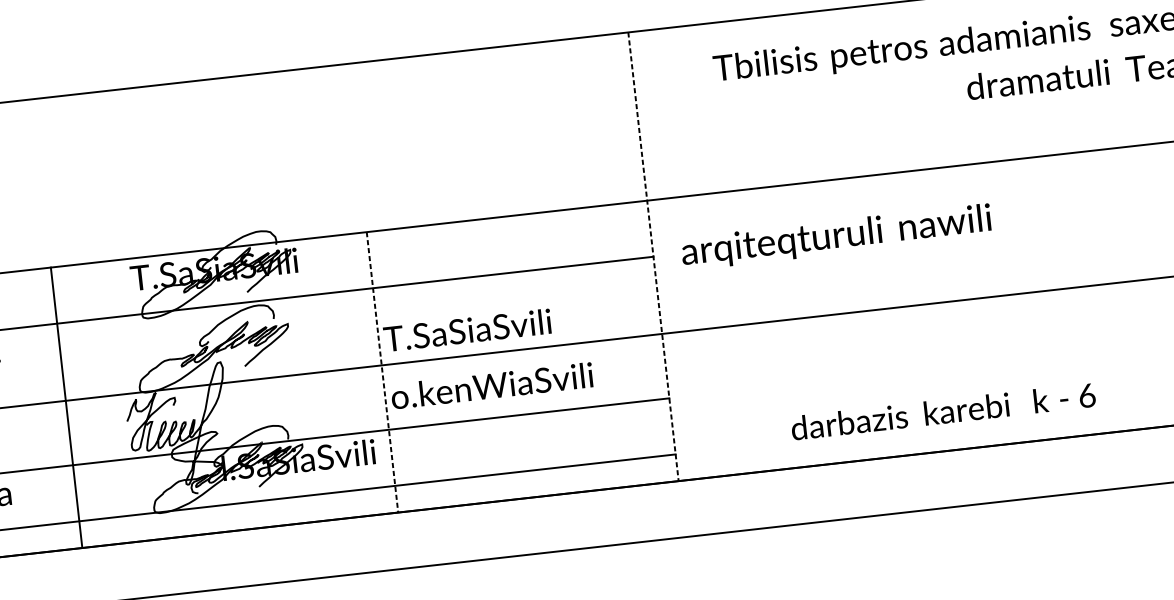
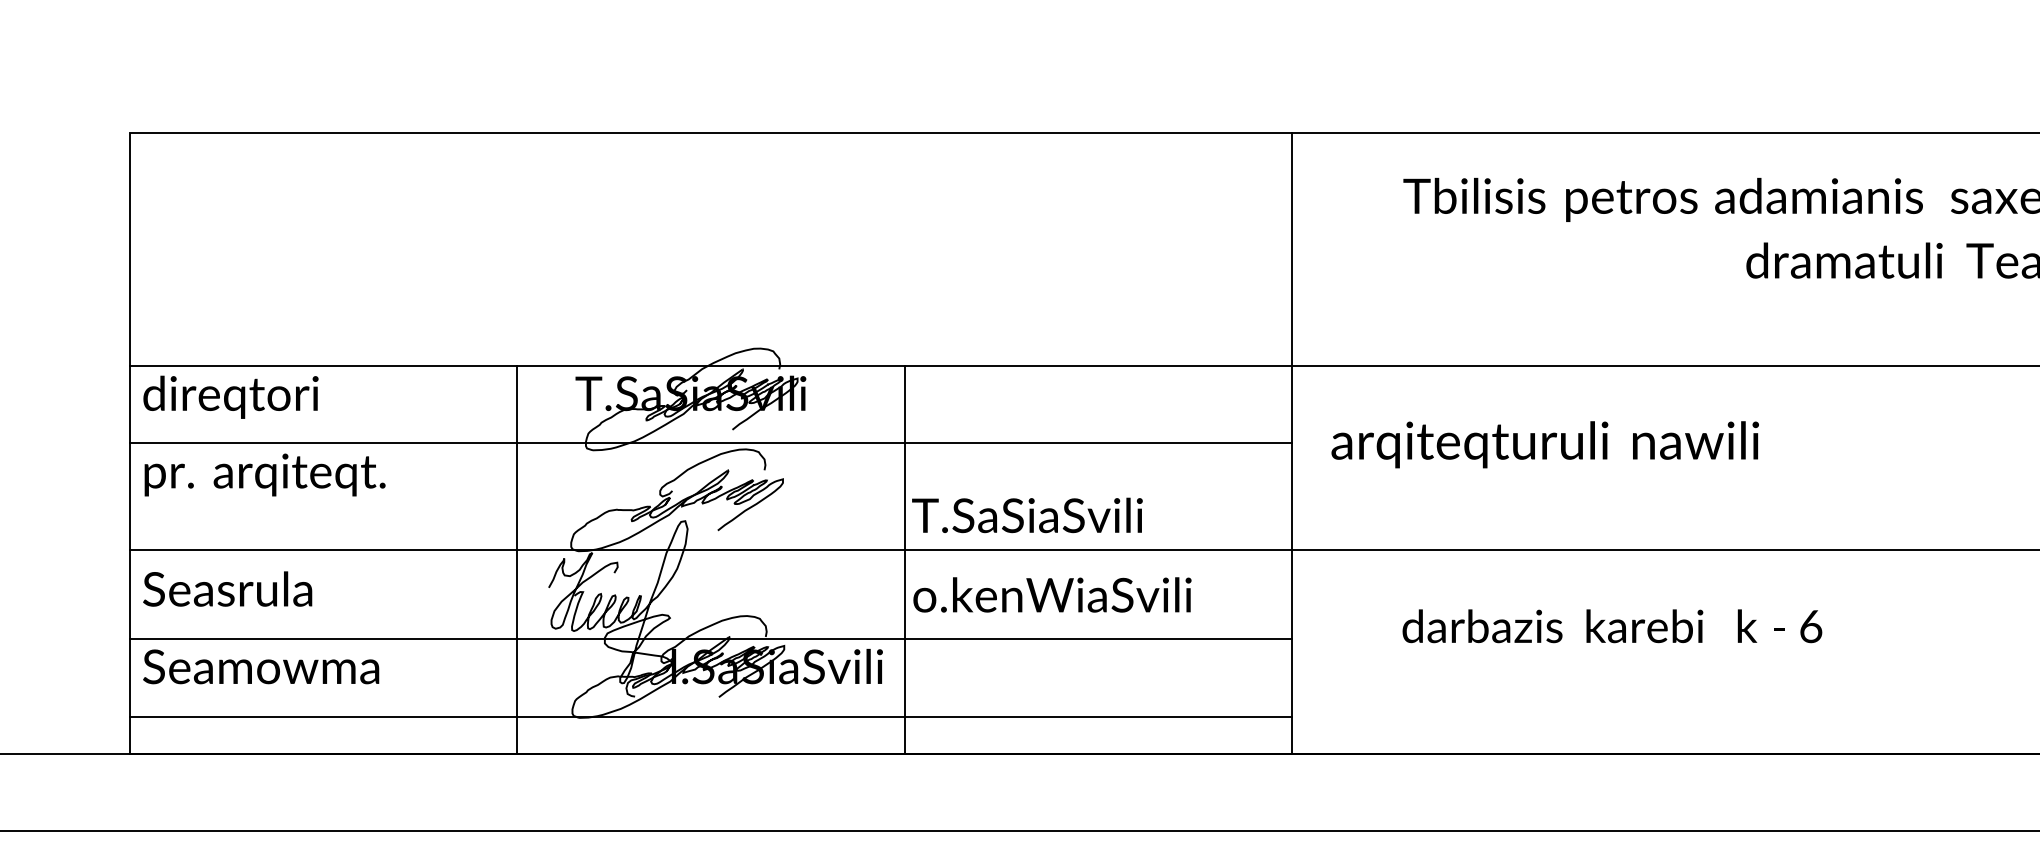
line: (653, 256) -> (1292, 443), dashed -> solid
line: (382, 372) -> (904, 559), dashed -> solid
line: (66, 407) -> (517, 559), moved
text: (943, 411) -> (1612, 626), moved

